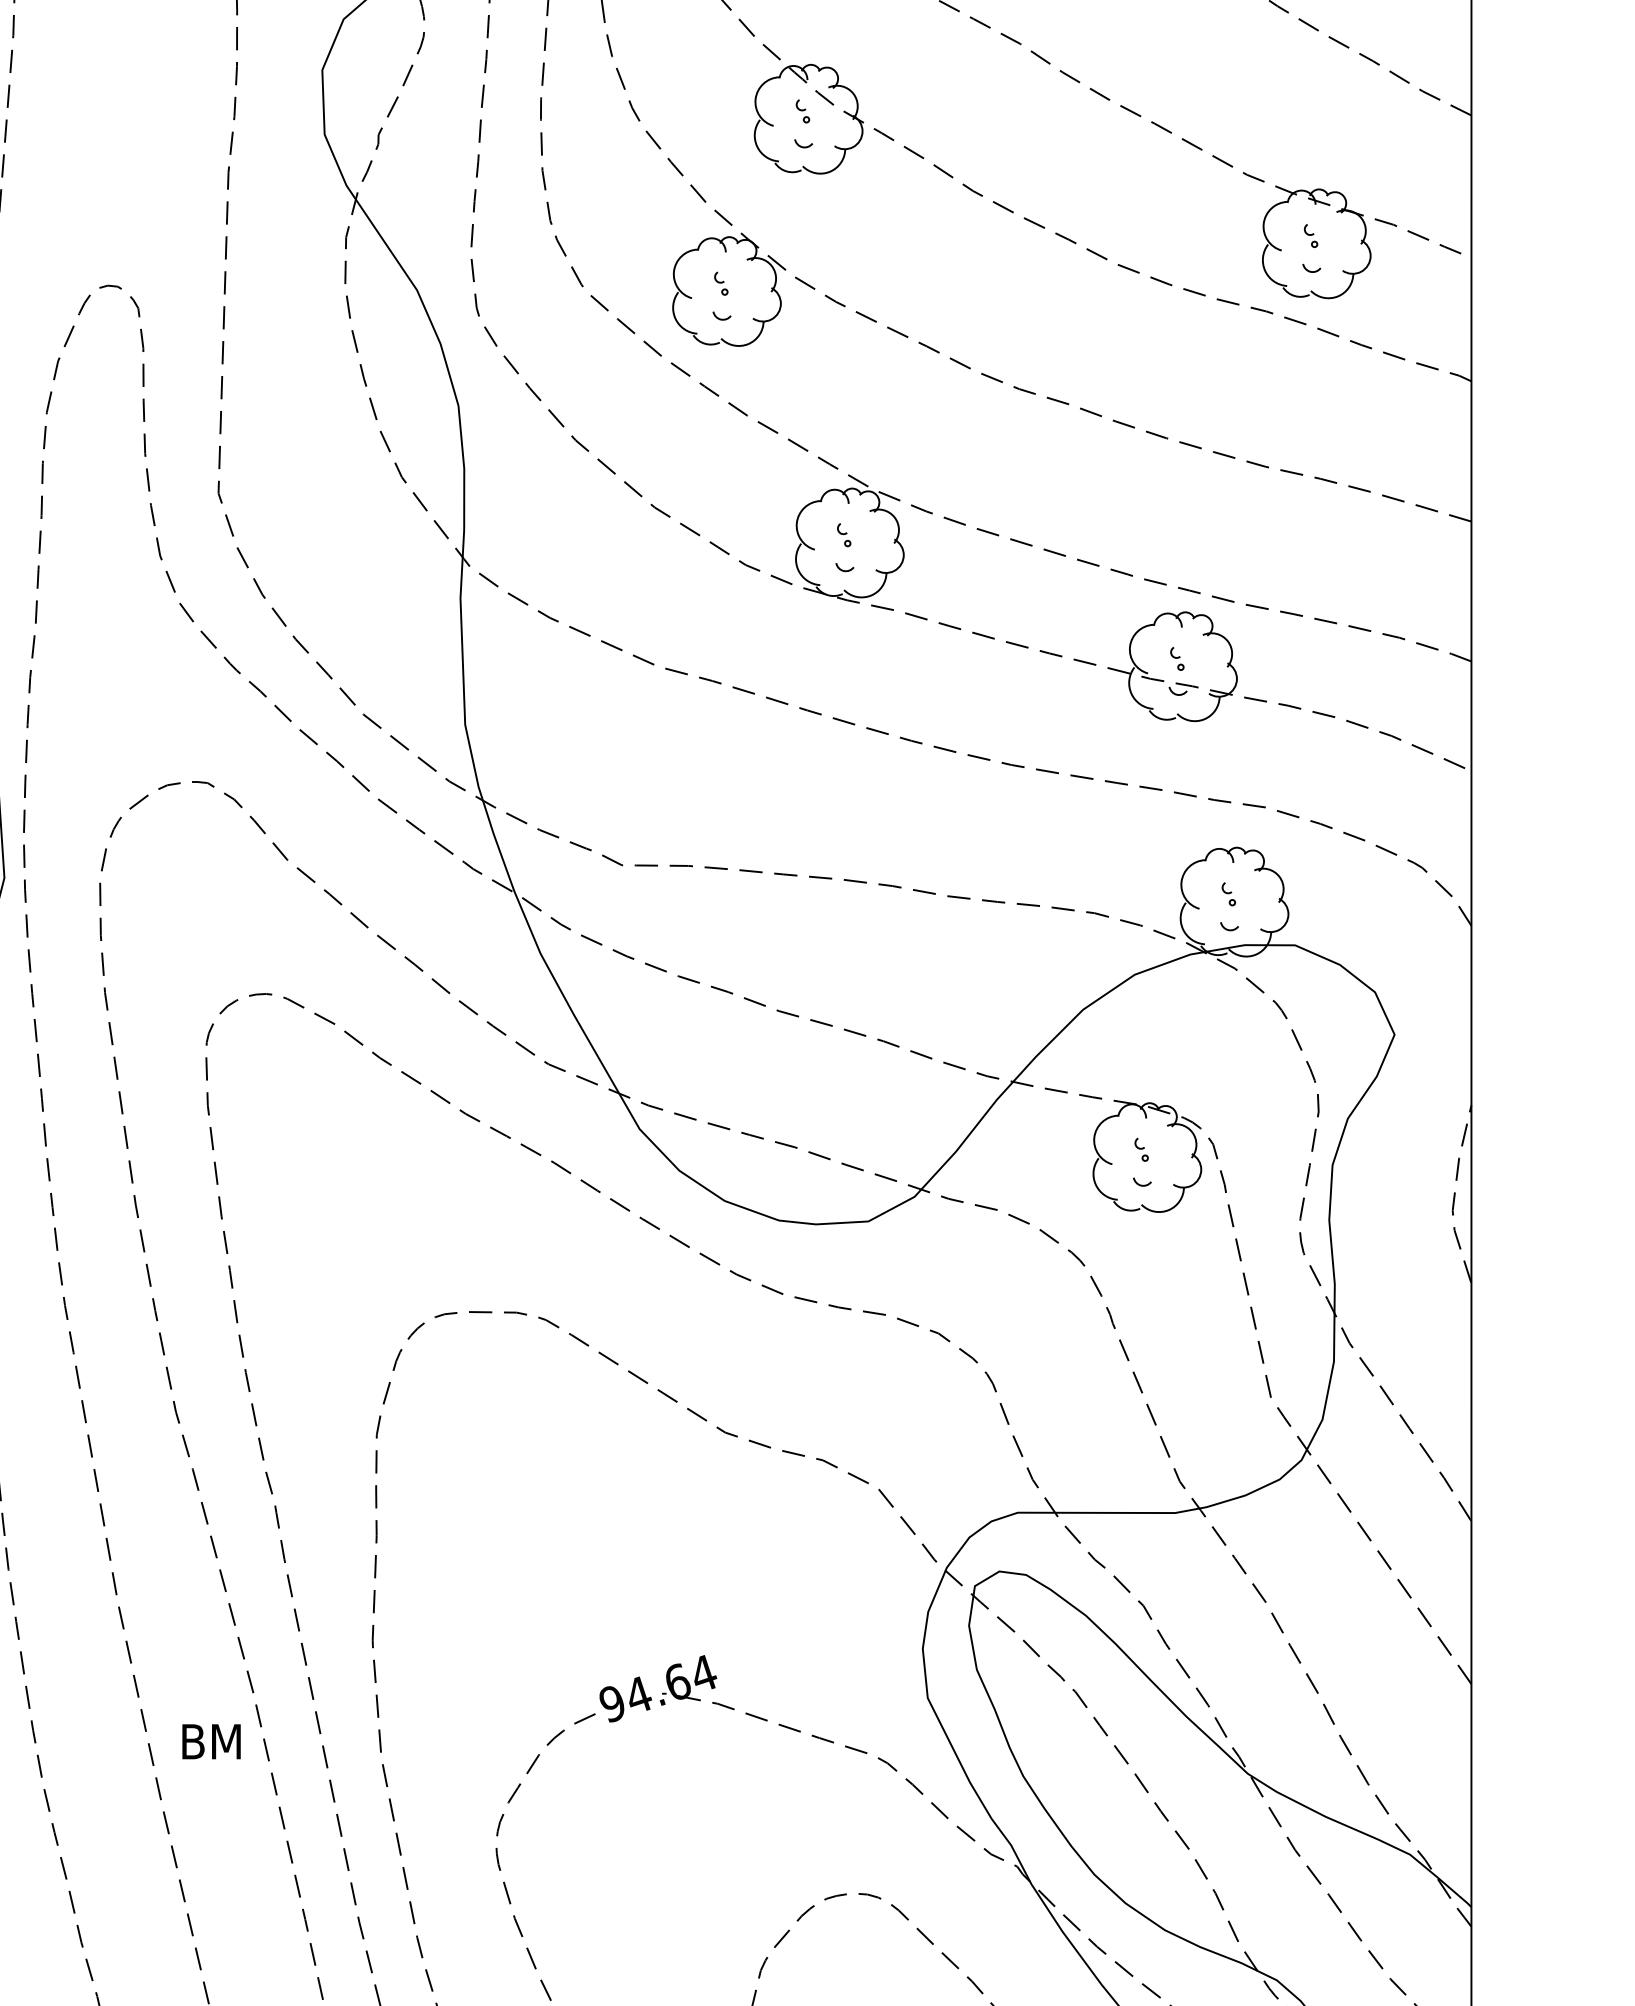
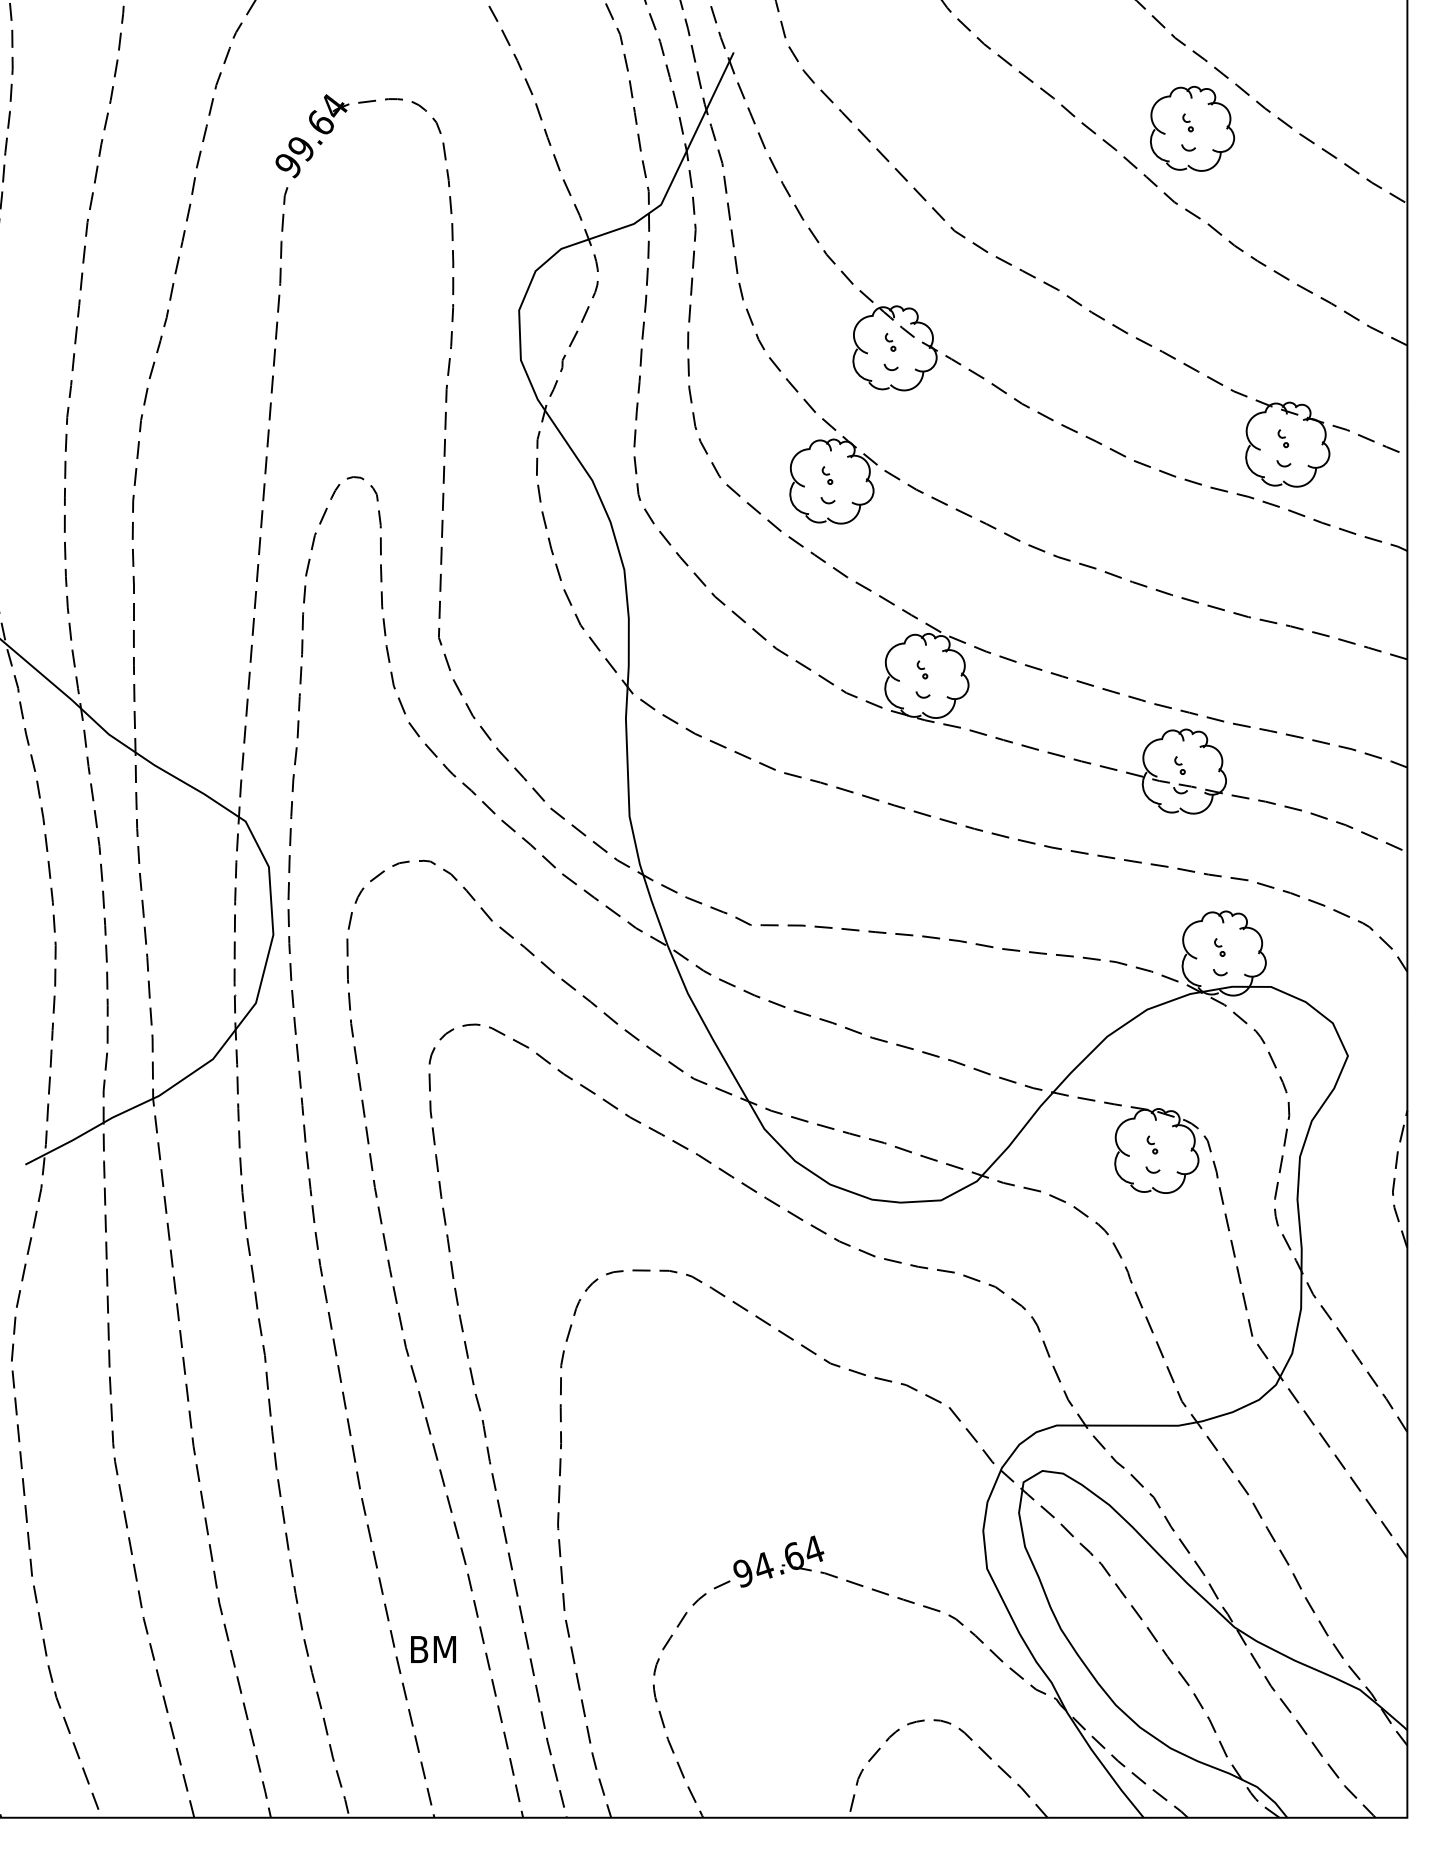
text: (211, 1741) -> (433, 1649), moved

